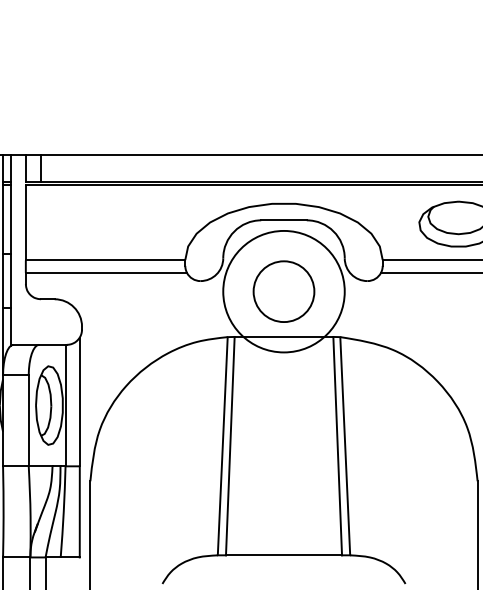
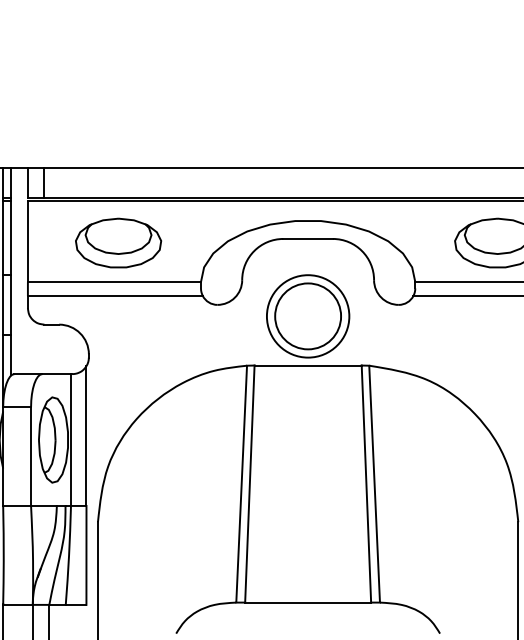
part: (109, 223) -> (118, 242), added
circle: (283, 291) -> (307, 316), size x0.62

